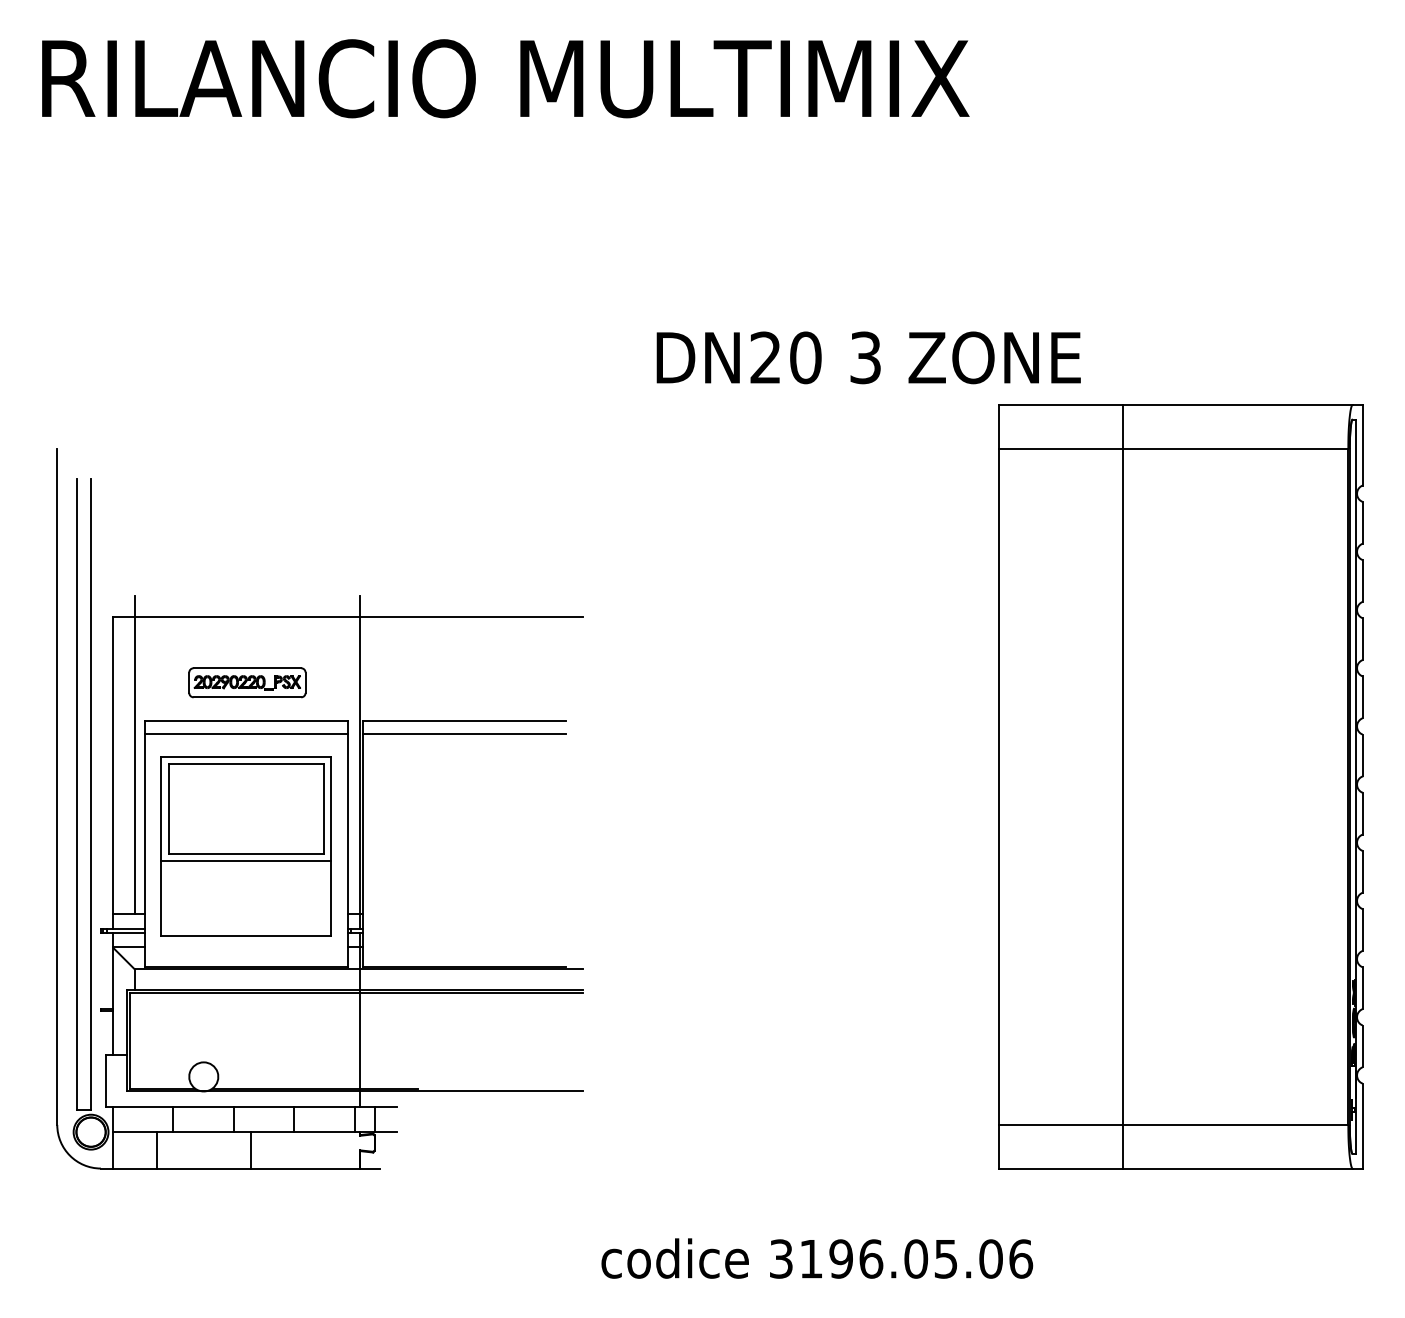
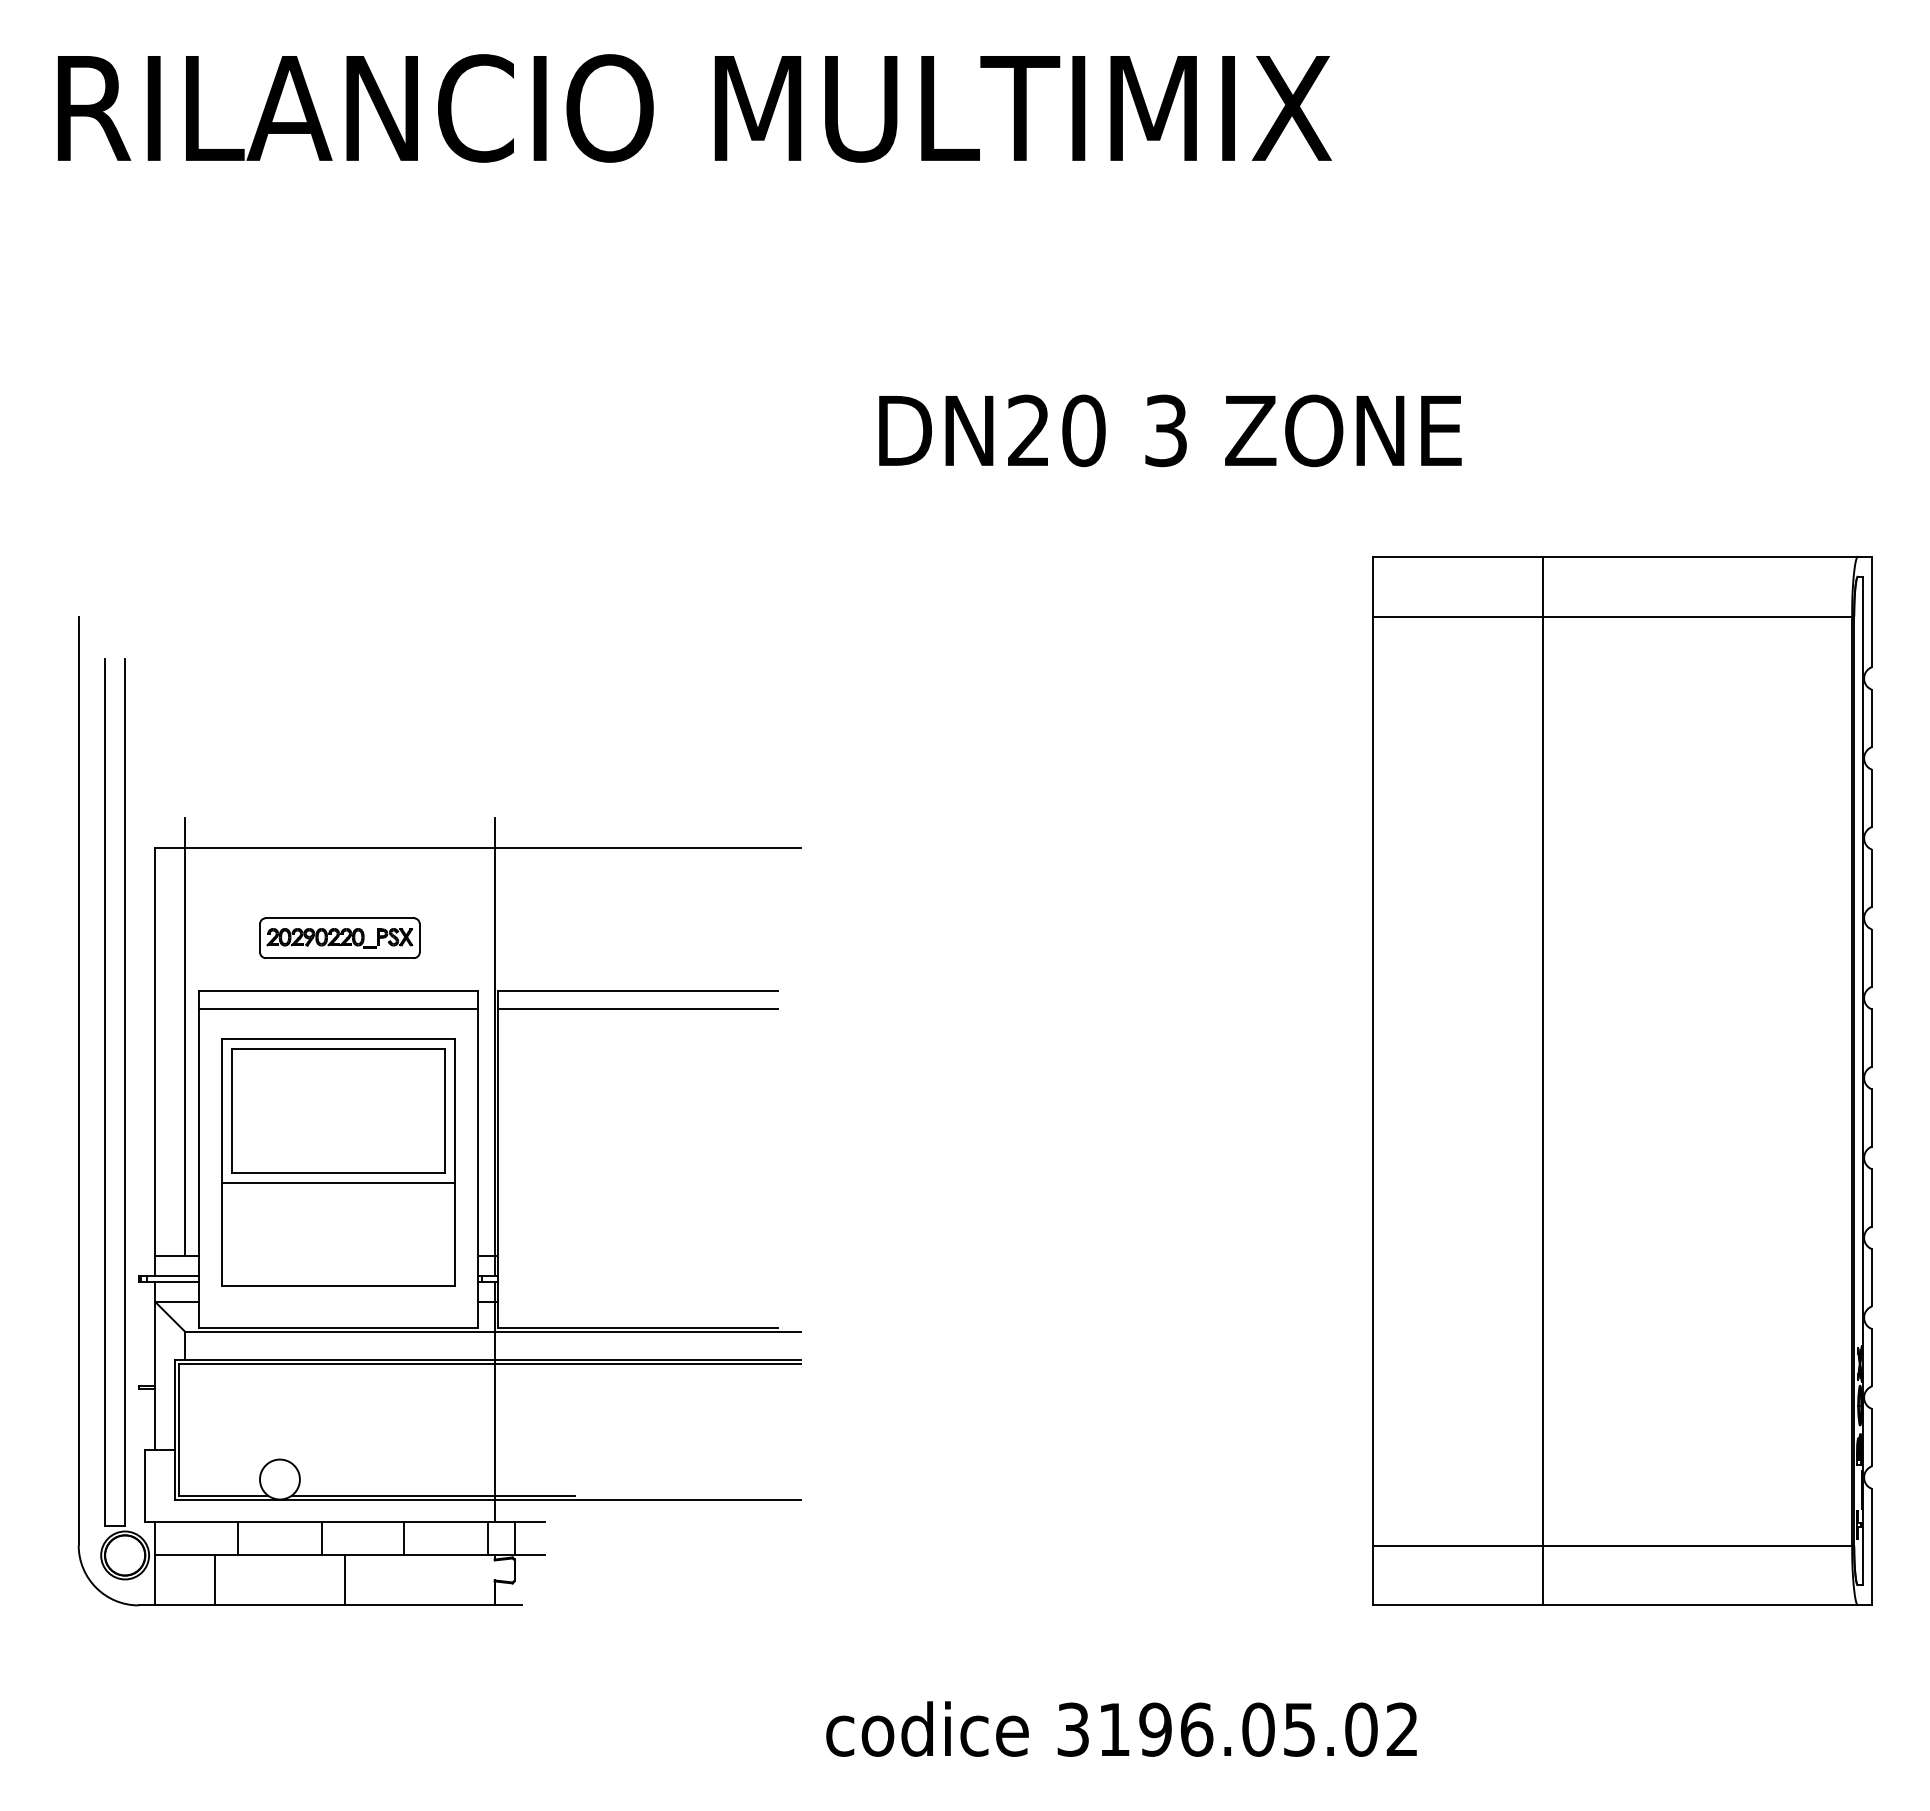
text: (868, 357) -> (1170, 430), moved
text: (1021, 1258) -> (1402, 1729), 3196.05.06 -> 3196.05.02

